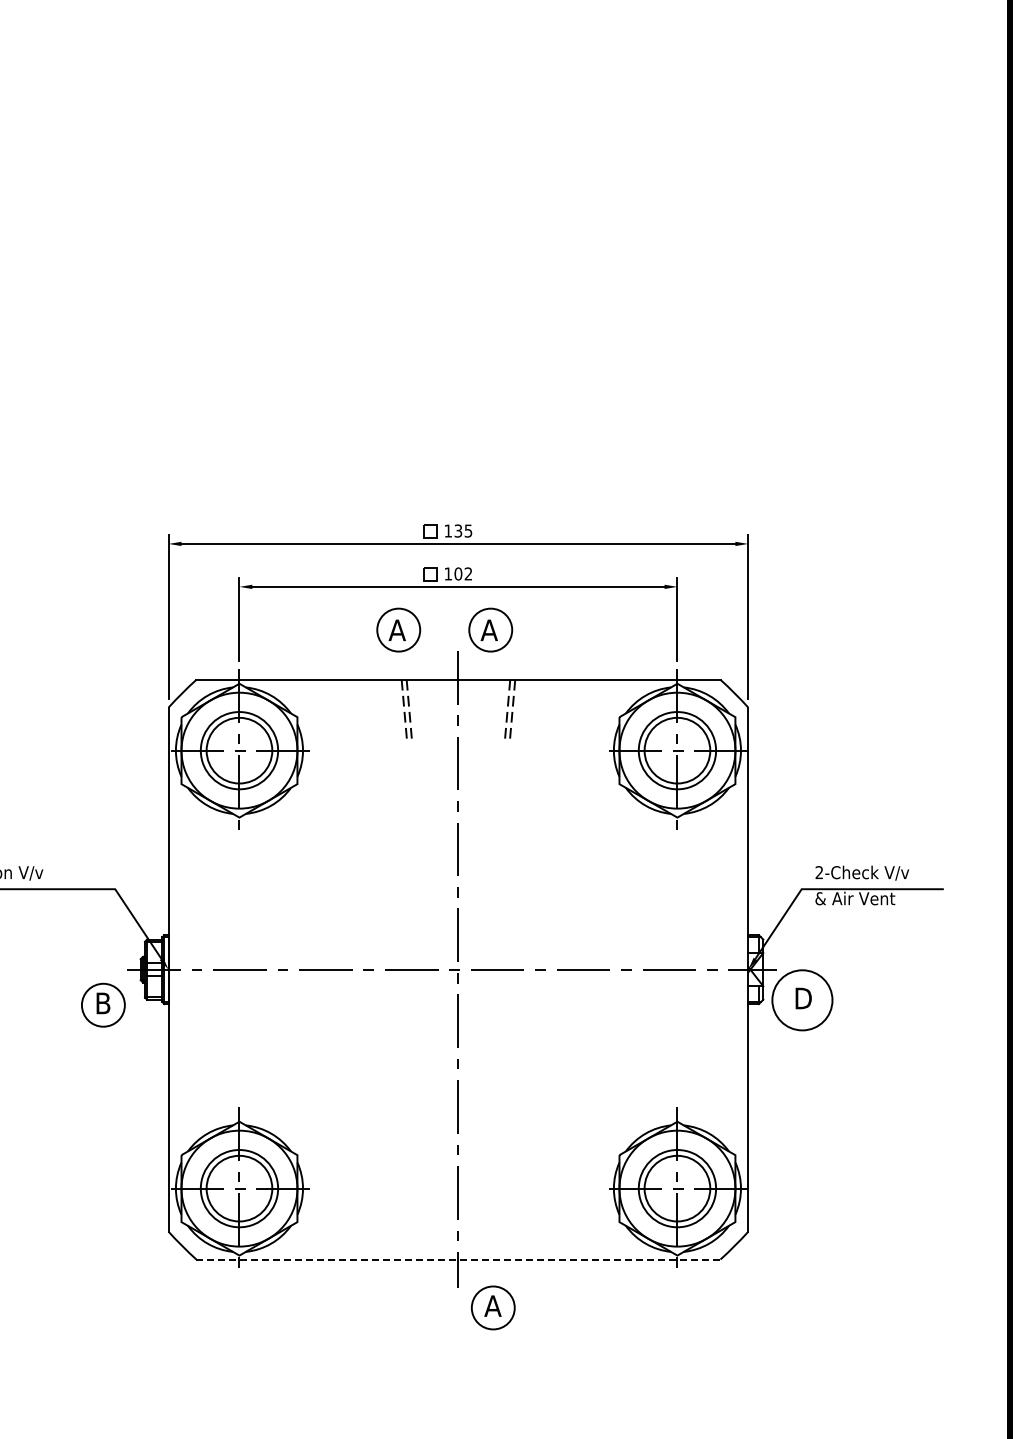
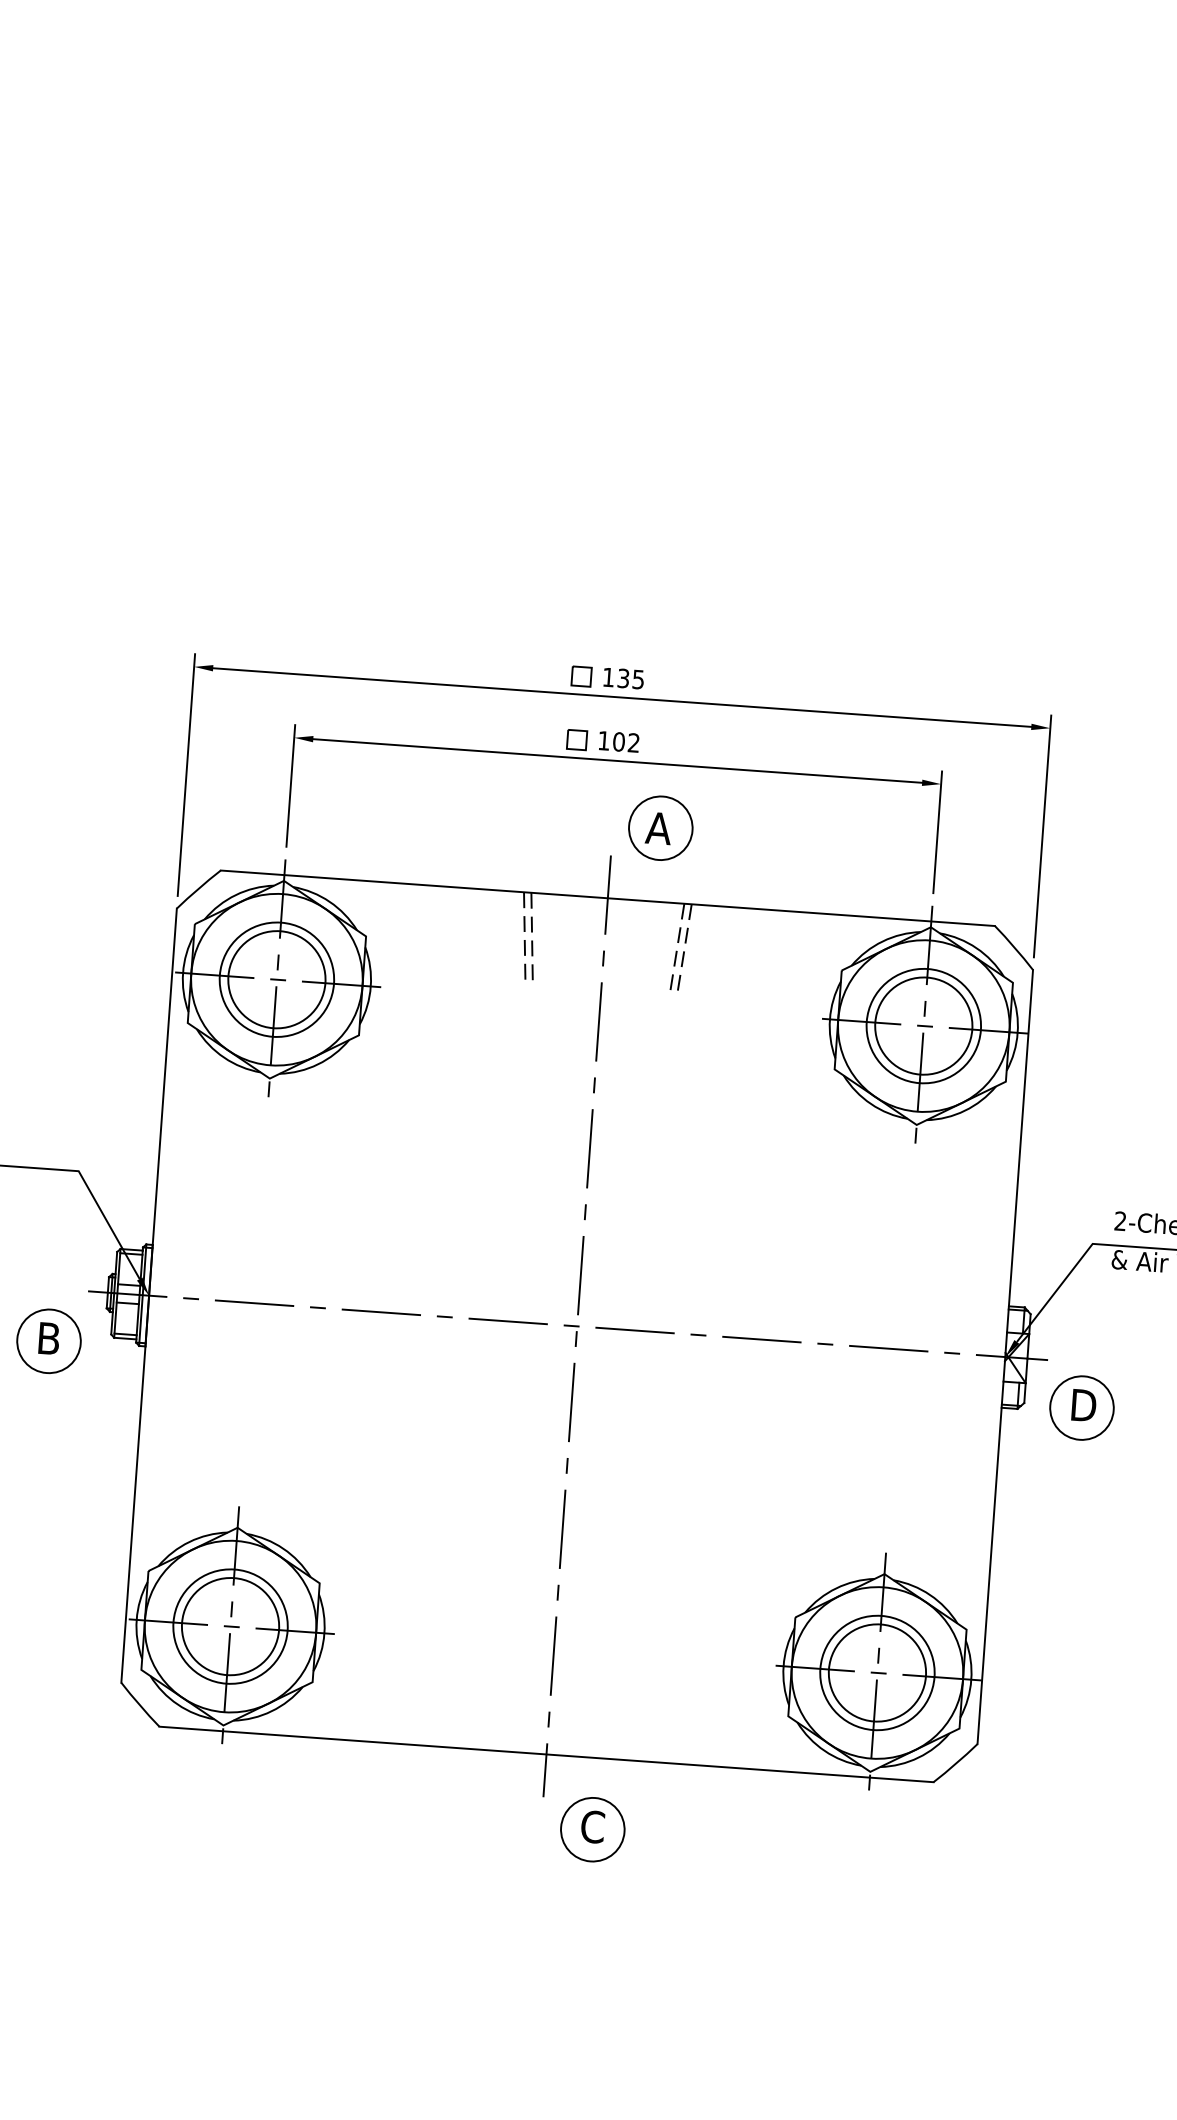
part: (398, 629) -> (524, 817), removed
circle: (801, 999) -> (1080, 1406), size x0.71
line: (458, 1259) -> (546, 1754), dashed -> solid
text: (492, 1306) -> (591, 1827), A -> C

